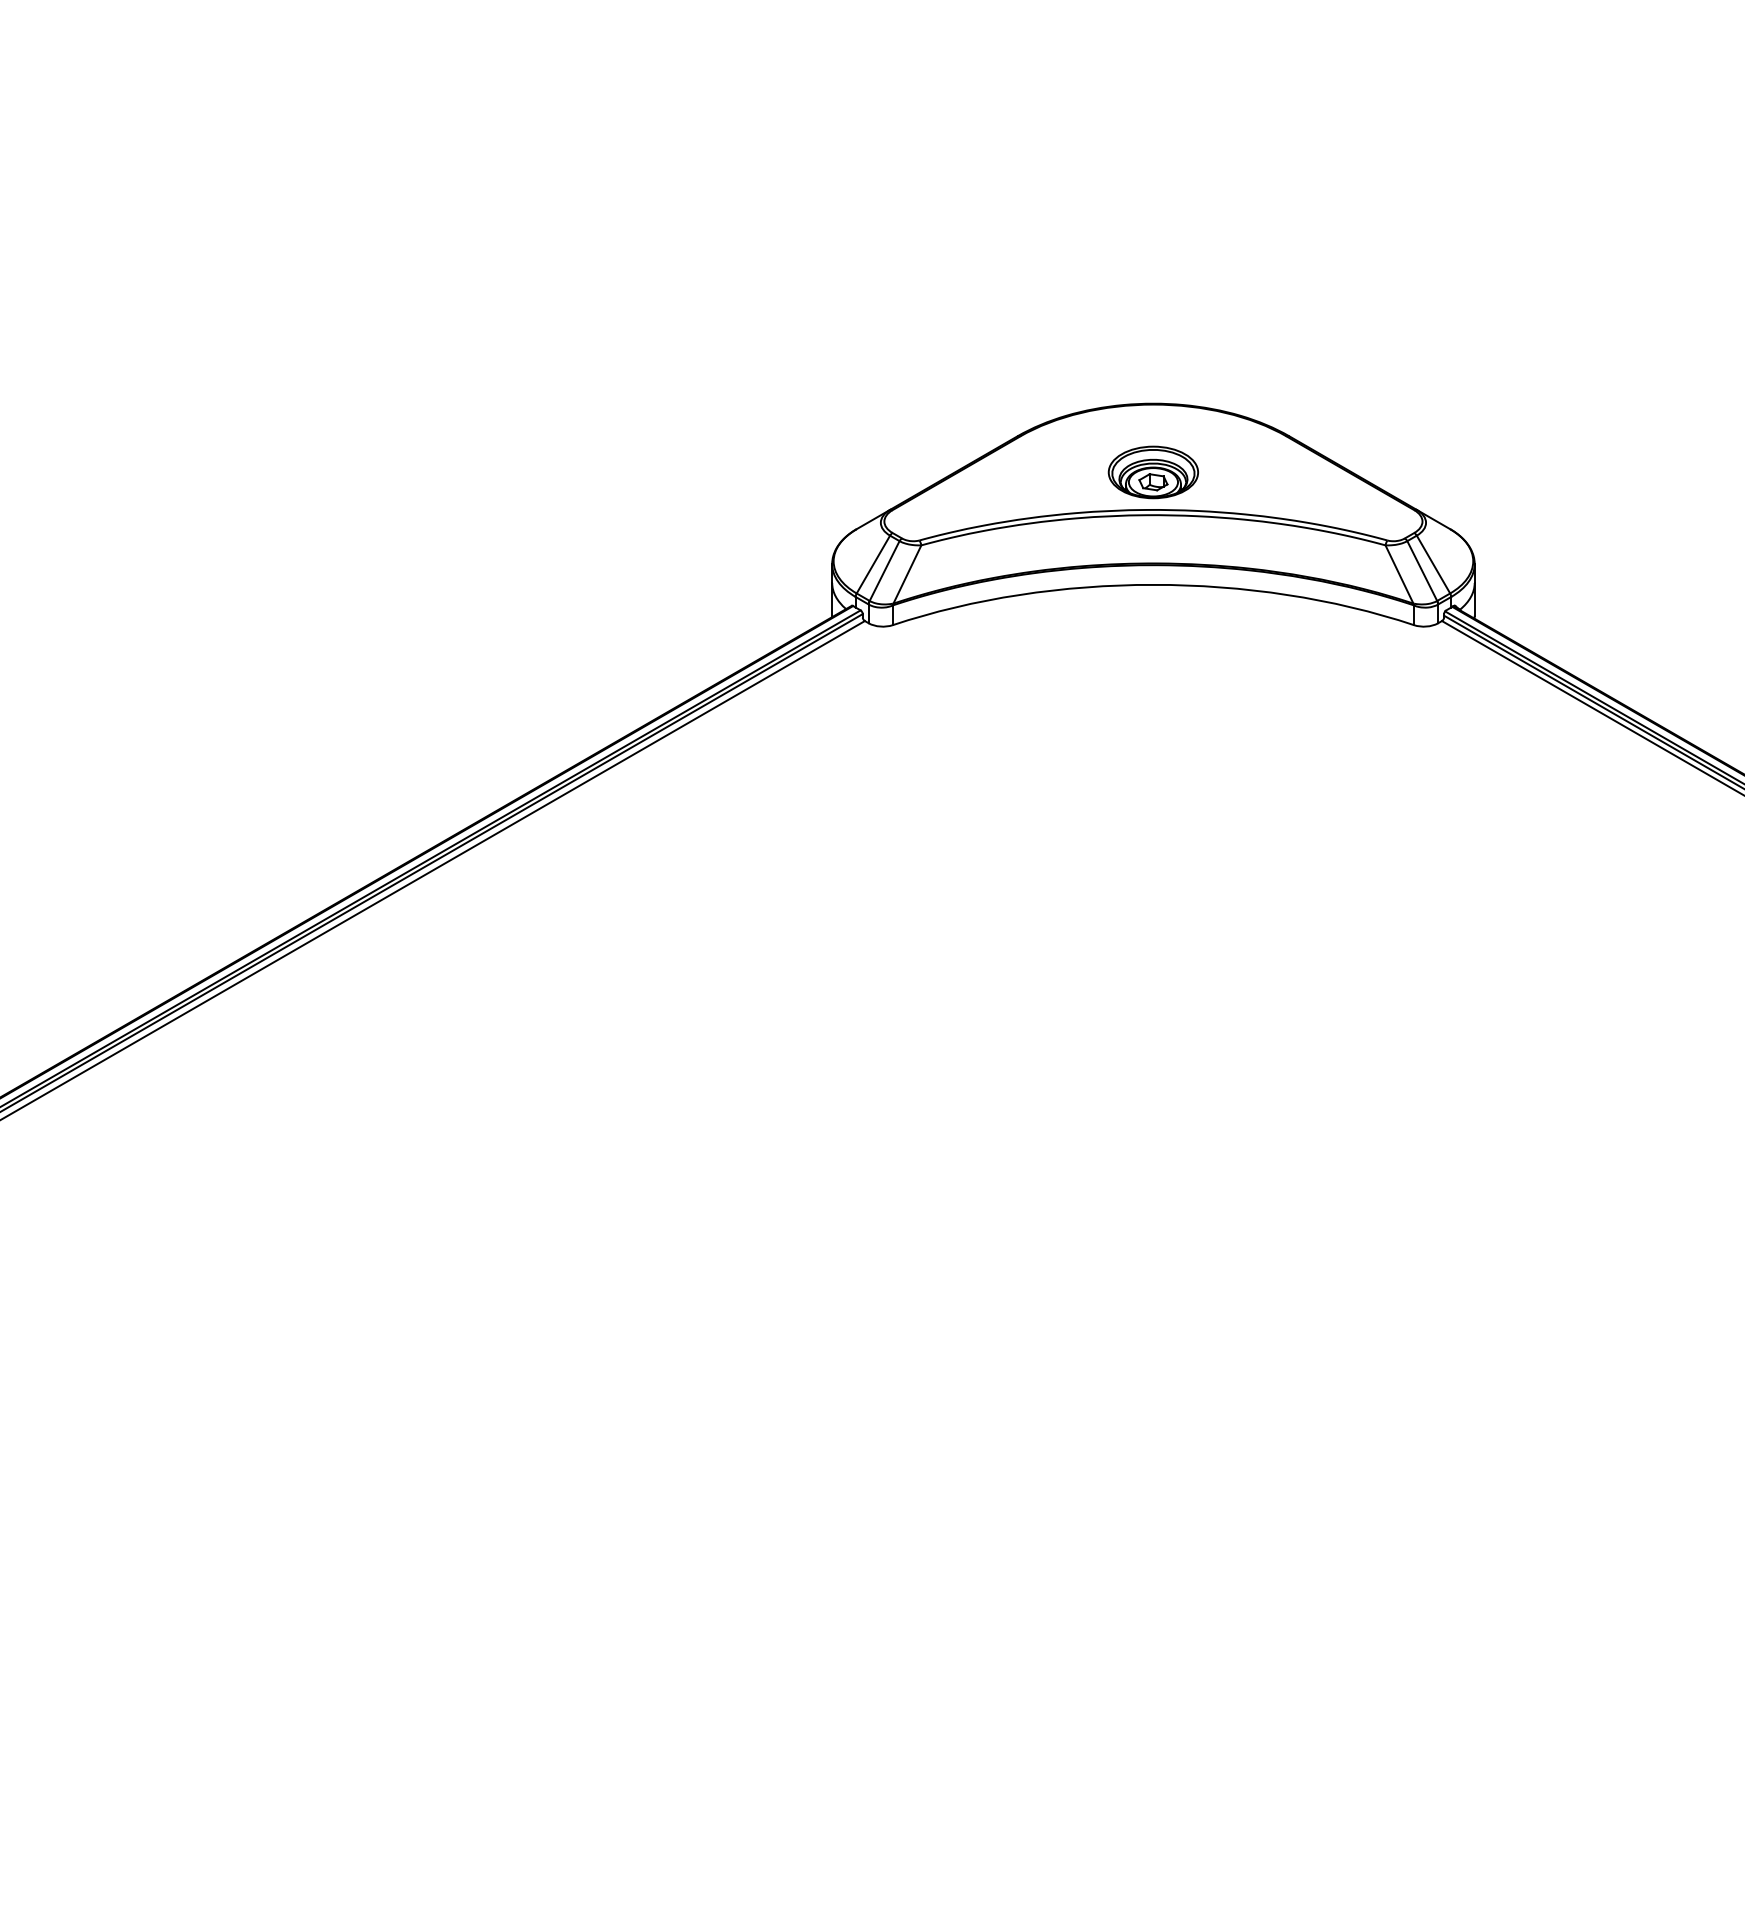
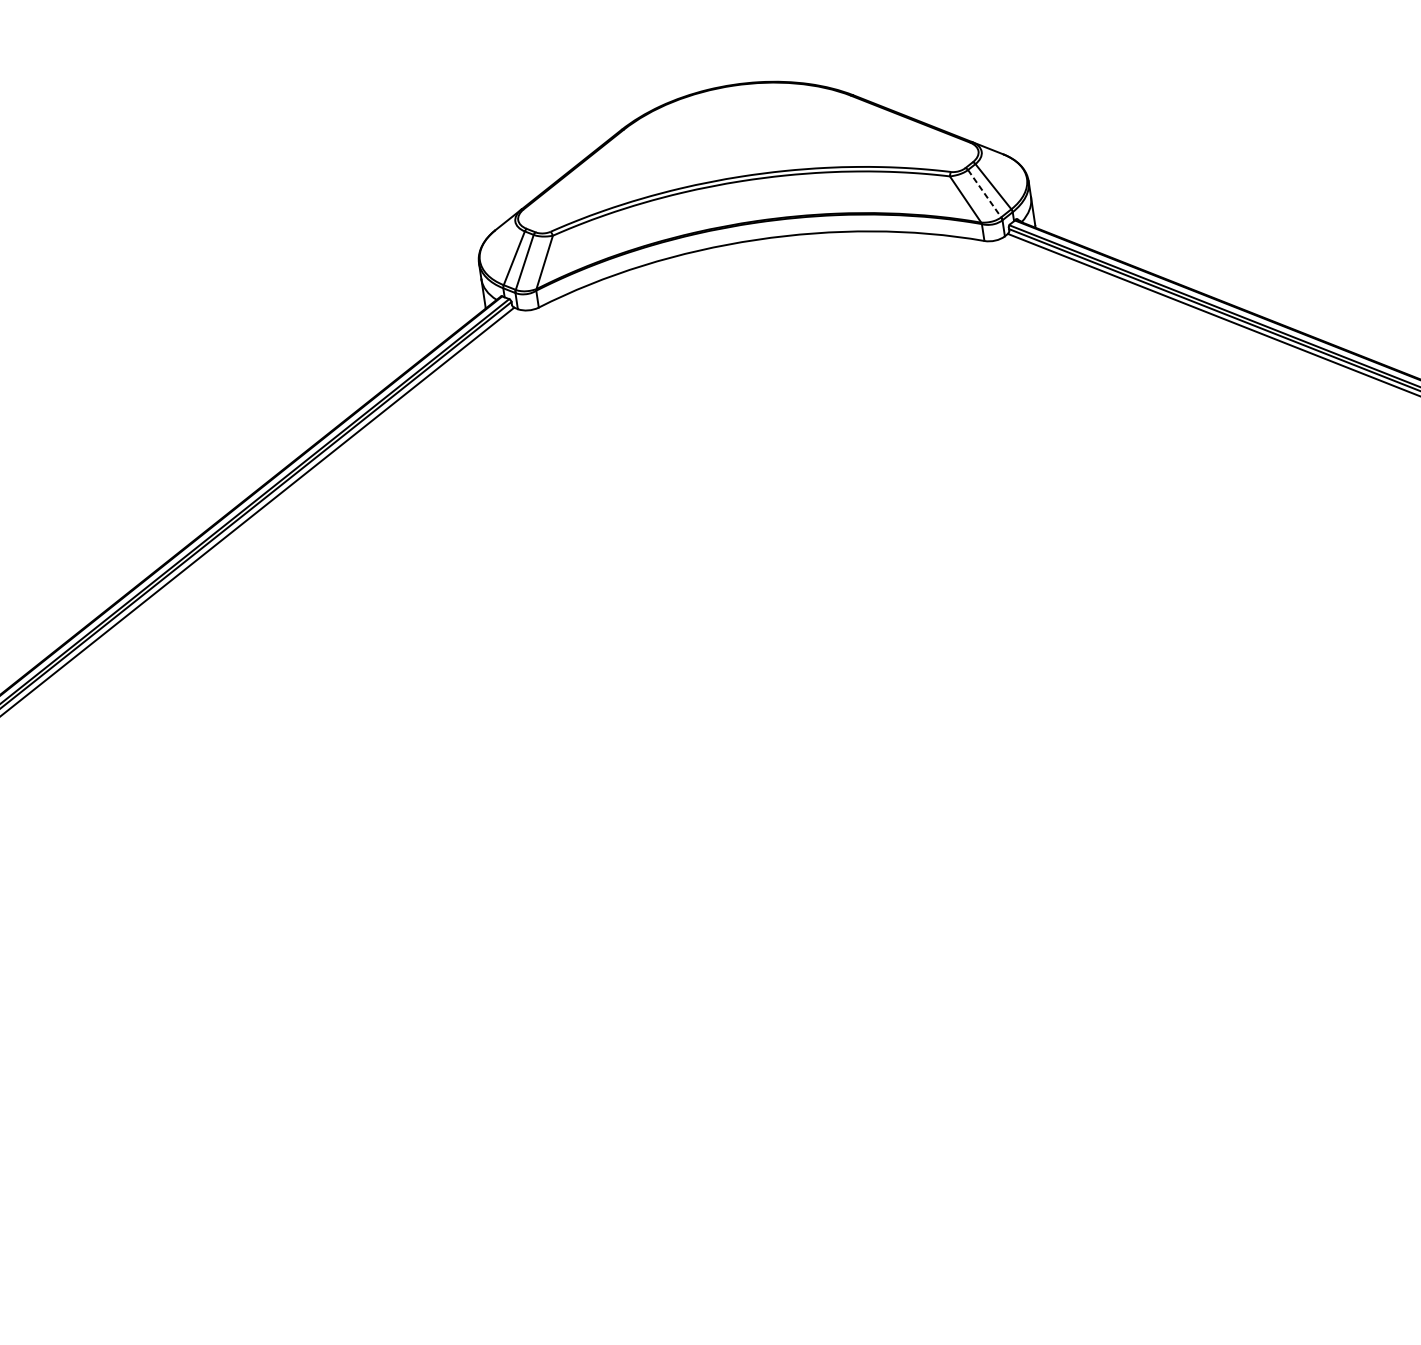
part: (1152, 472) -> (741, 143), removed
line: (1422, 571) -> (984, 194), solid -> dashed

